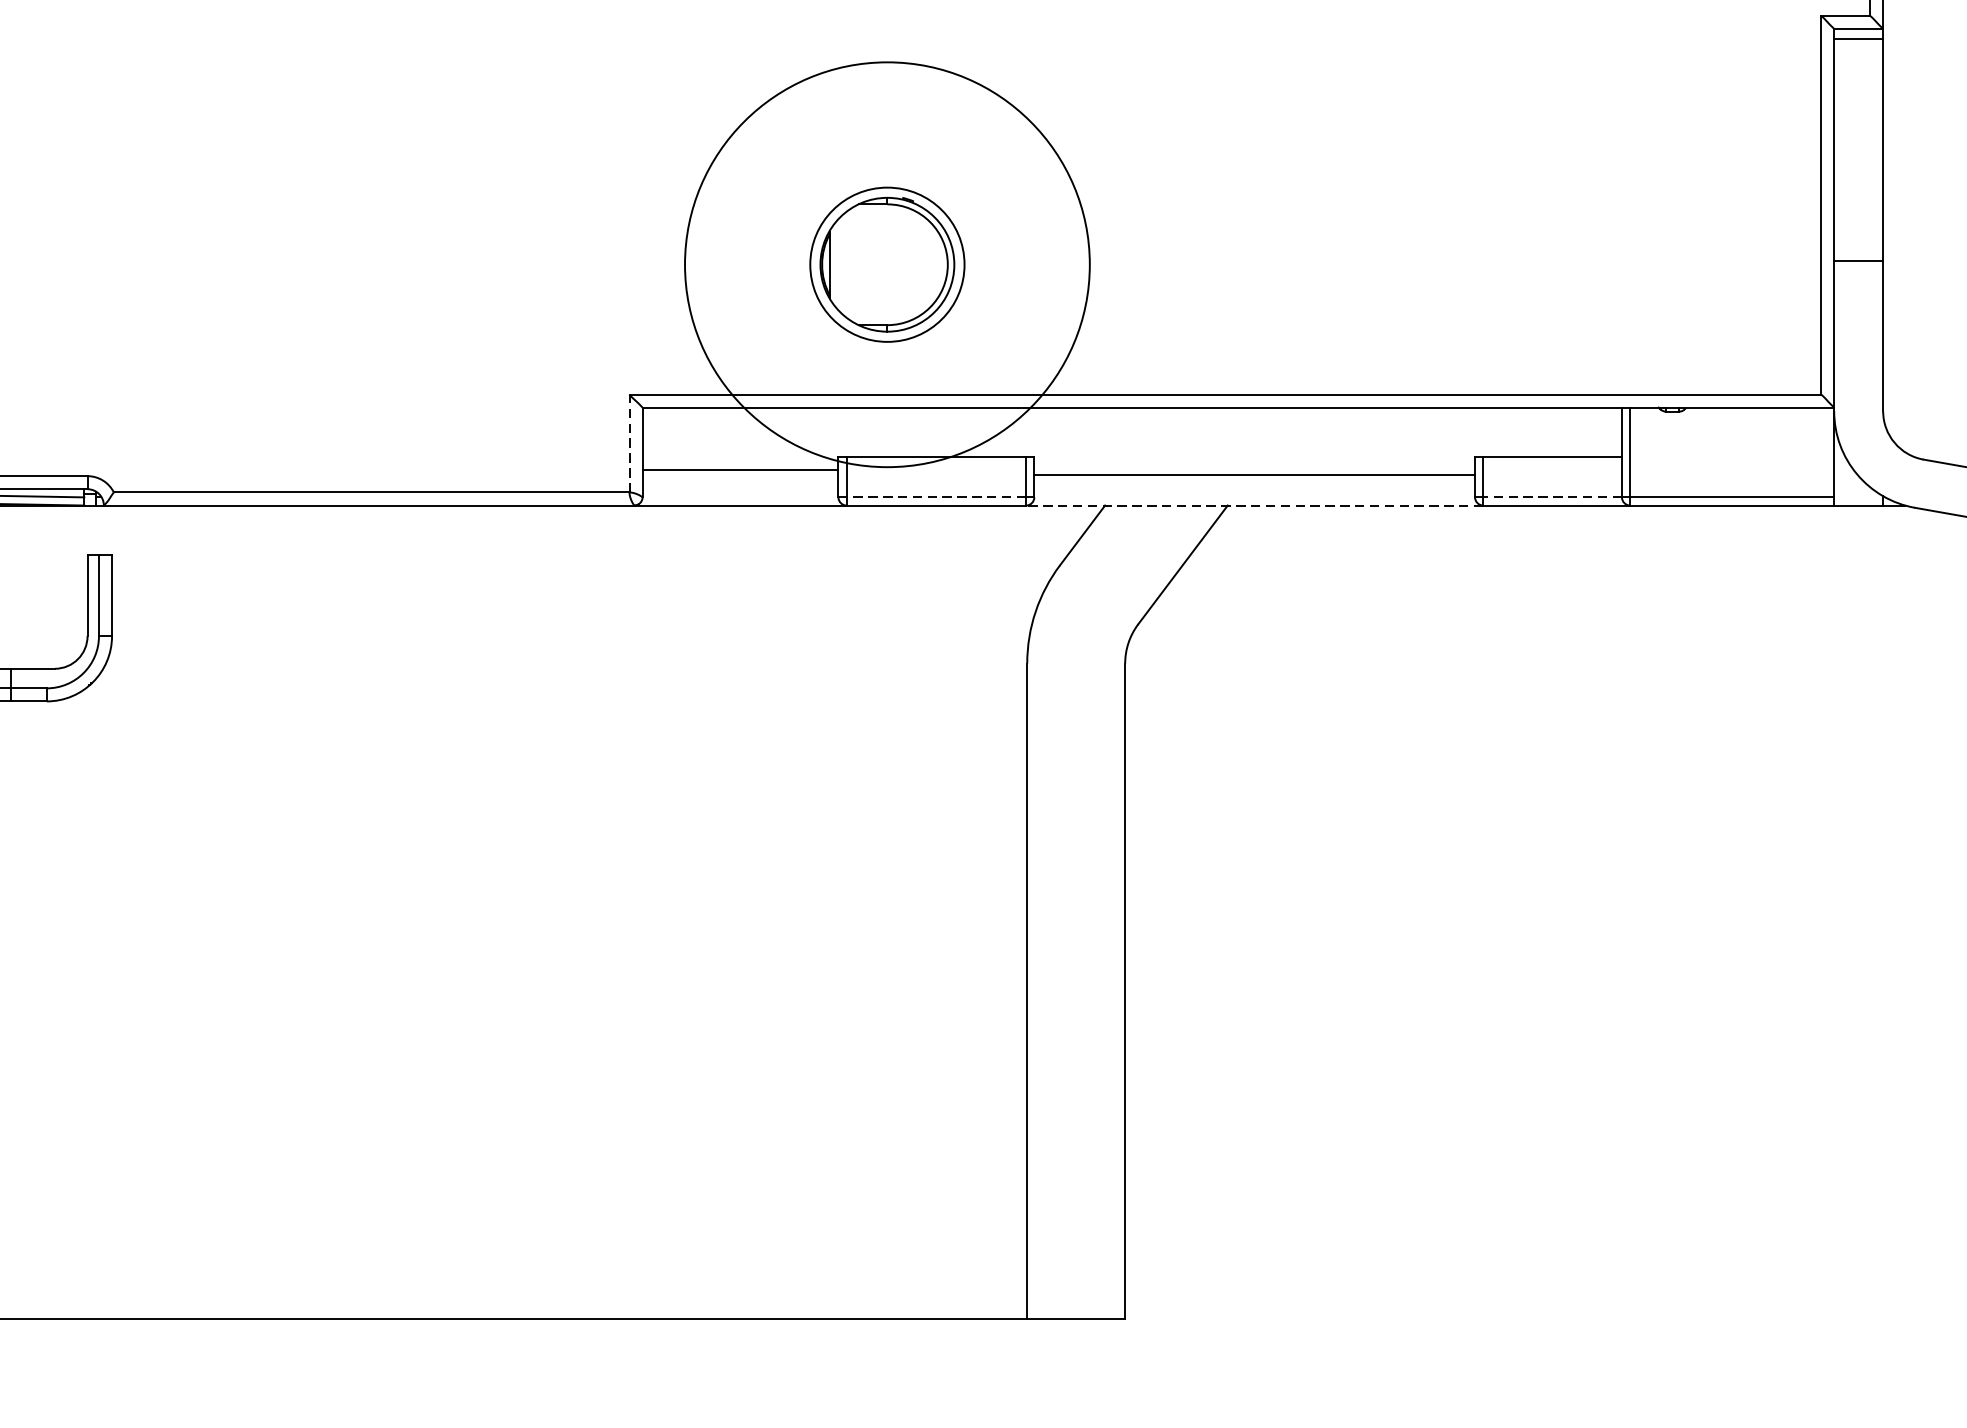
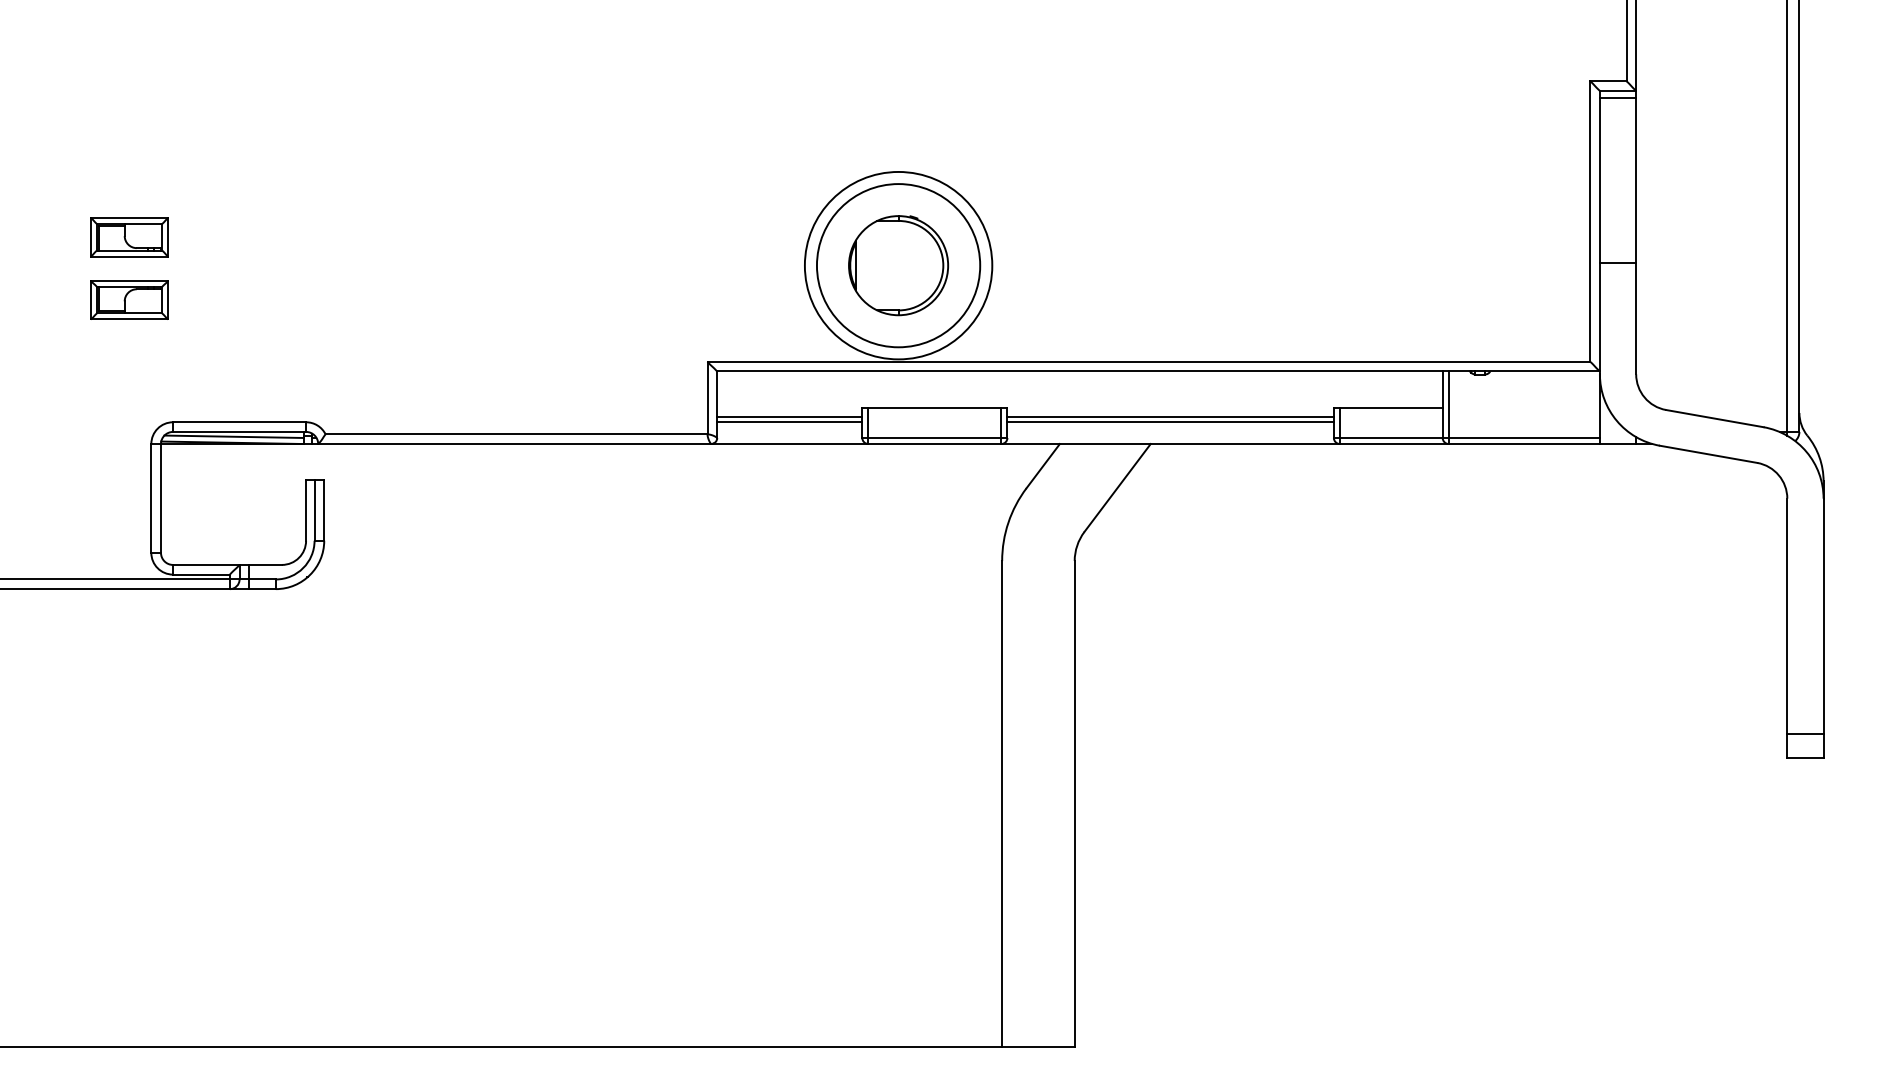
circle: (887, 264) -> (898, 265), size x0.62
circle: (887, 264) -> (898, 265), size x1.43
line: (629, 442) -> (707, 397), dashed -> solid
line: (1254, 469) -> (1170, 417), added
line: (740, 475) -> (789, 421), added
line: (935, 496) -> (934, 437), dashed -> solid
line: (1551, 496) -> (1390, 437), dashed -> solid
line: (1254, 506) -> (1170, 444), dashed -> solid

